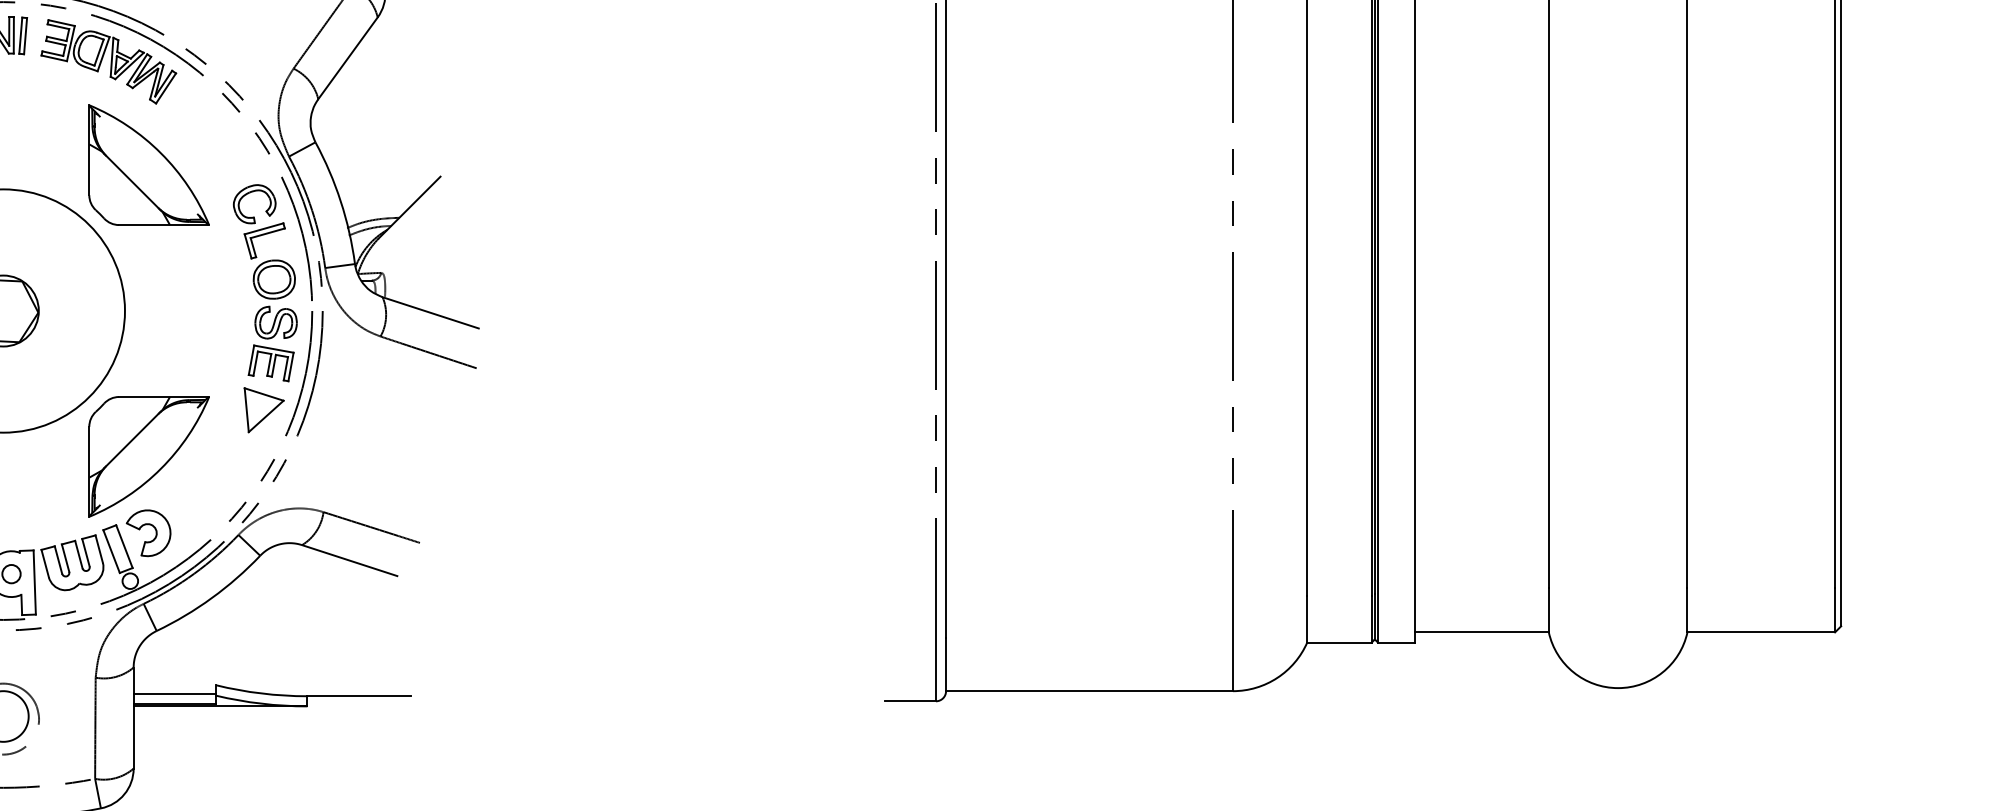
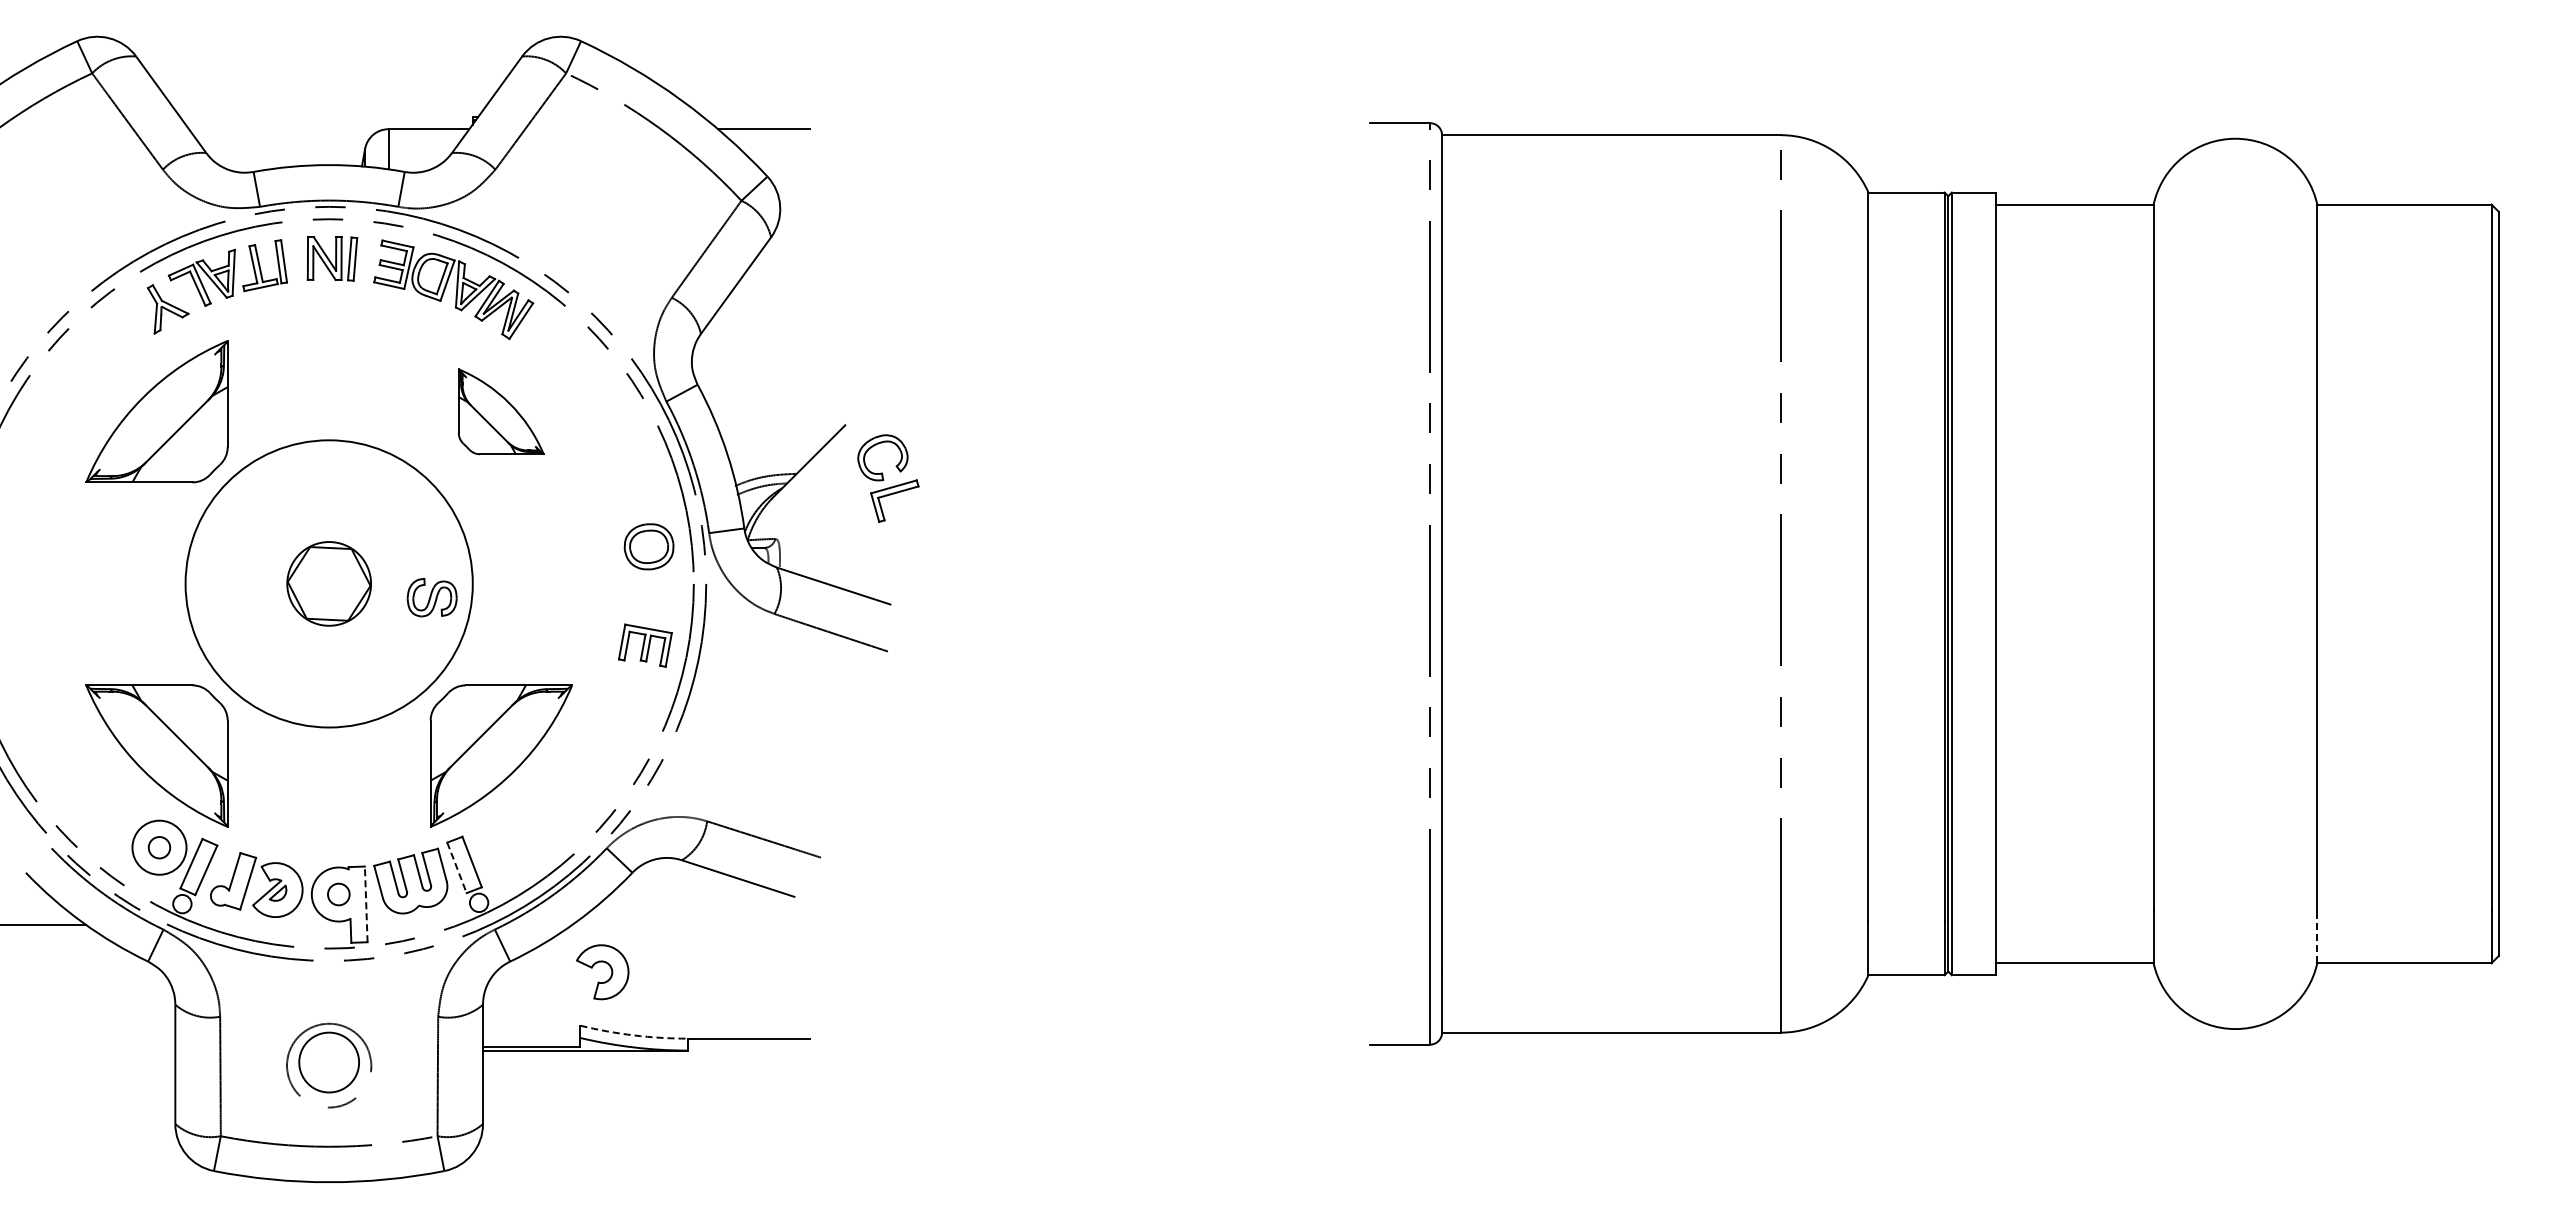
part: (148, 164) -> (500, 411), size x0.6
part: (259, 221) -> (888, 478), moved
part: (275, 322) -> (431, 597), moved
part: (264, 409) -> (637, 700), removed
part: (155, 536) -> (610, 975), moved
line: (112, 552) -> (457, 868), solid -> dashed
line: (34, 582) -> (366, 904), solid -> dashed
line: (1687, 609) -> (2317, 936), solid -> dashed
line: (174, 693) -> (531, 1035), removed
arc: (261, 693) -> (633, 1035), solid -> dashed

